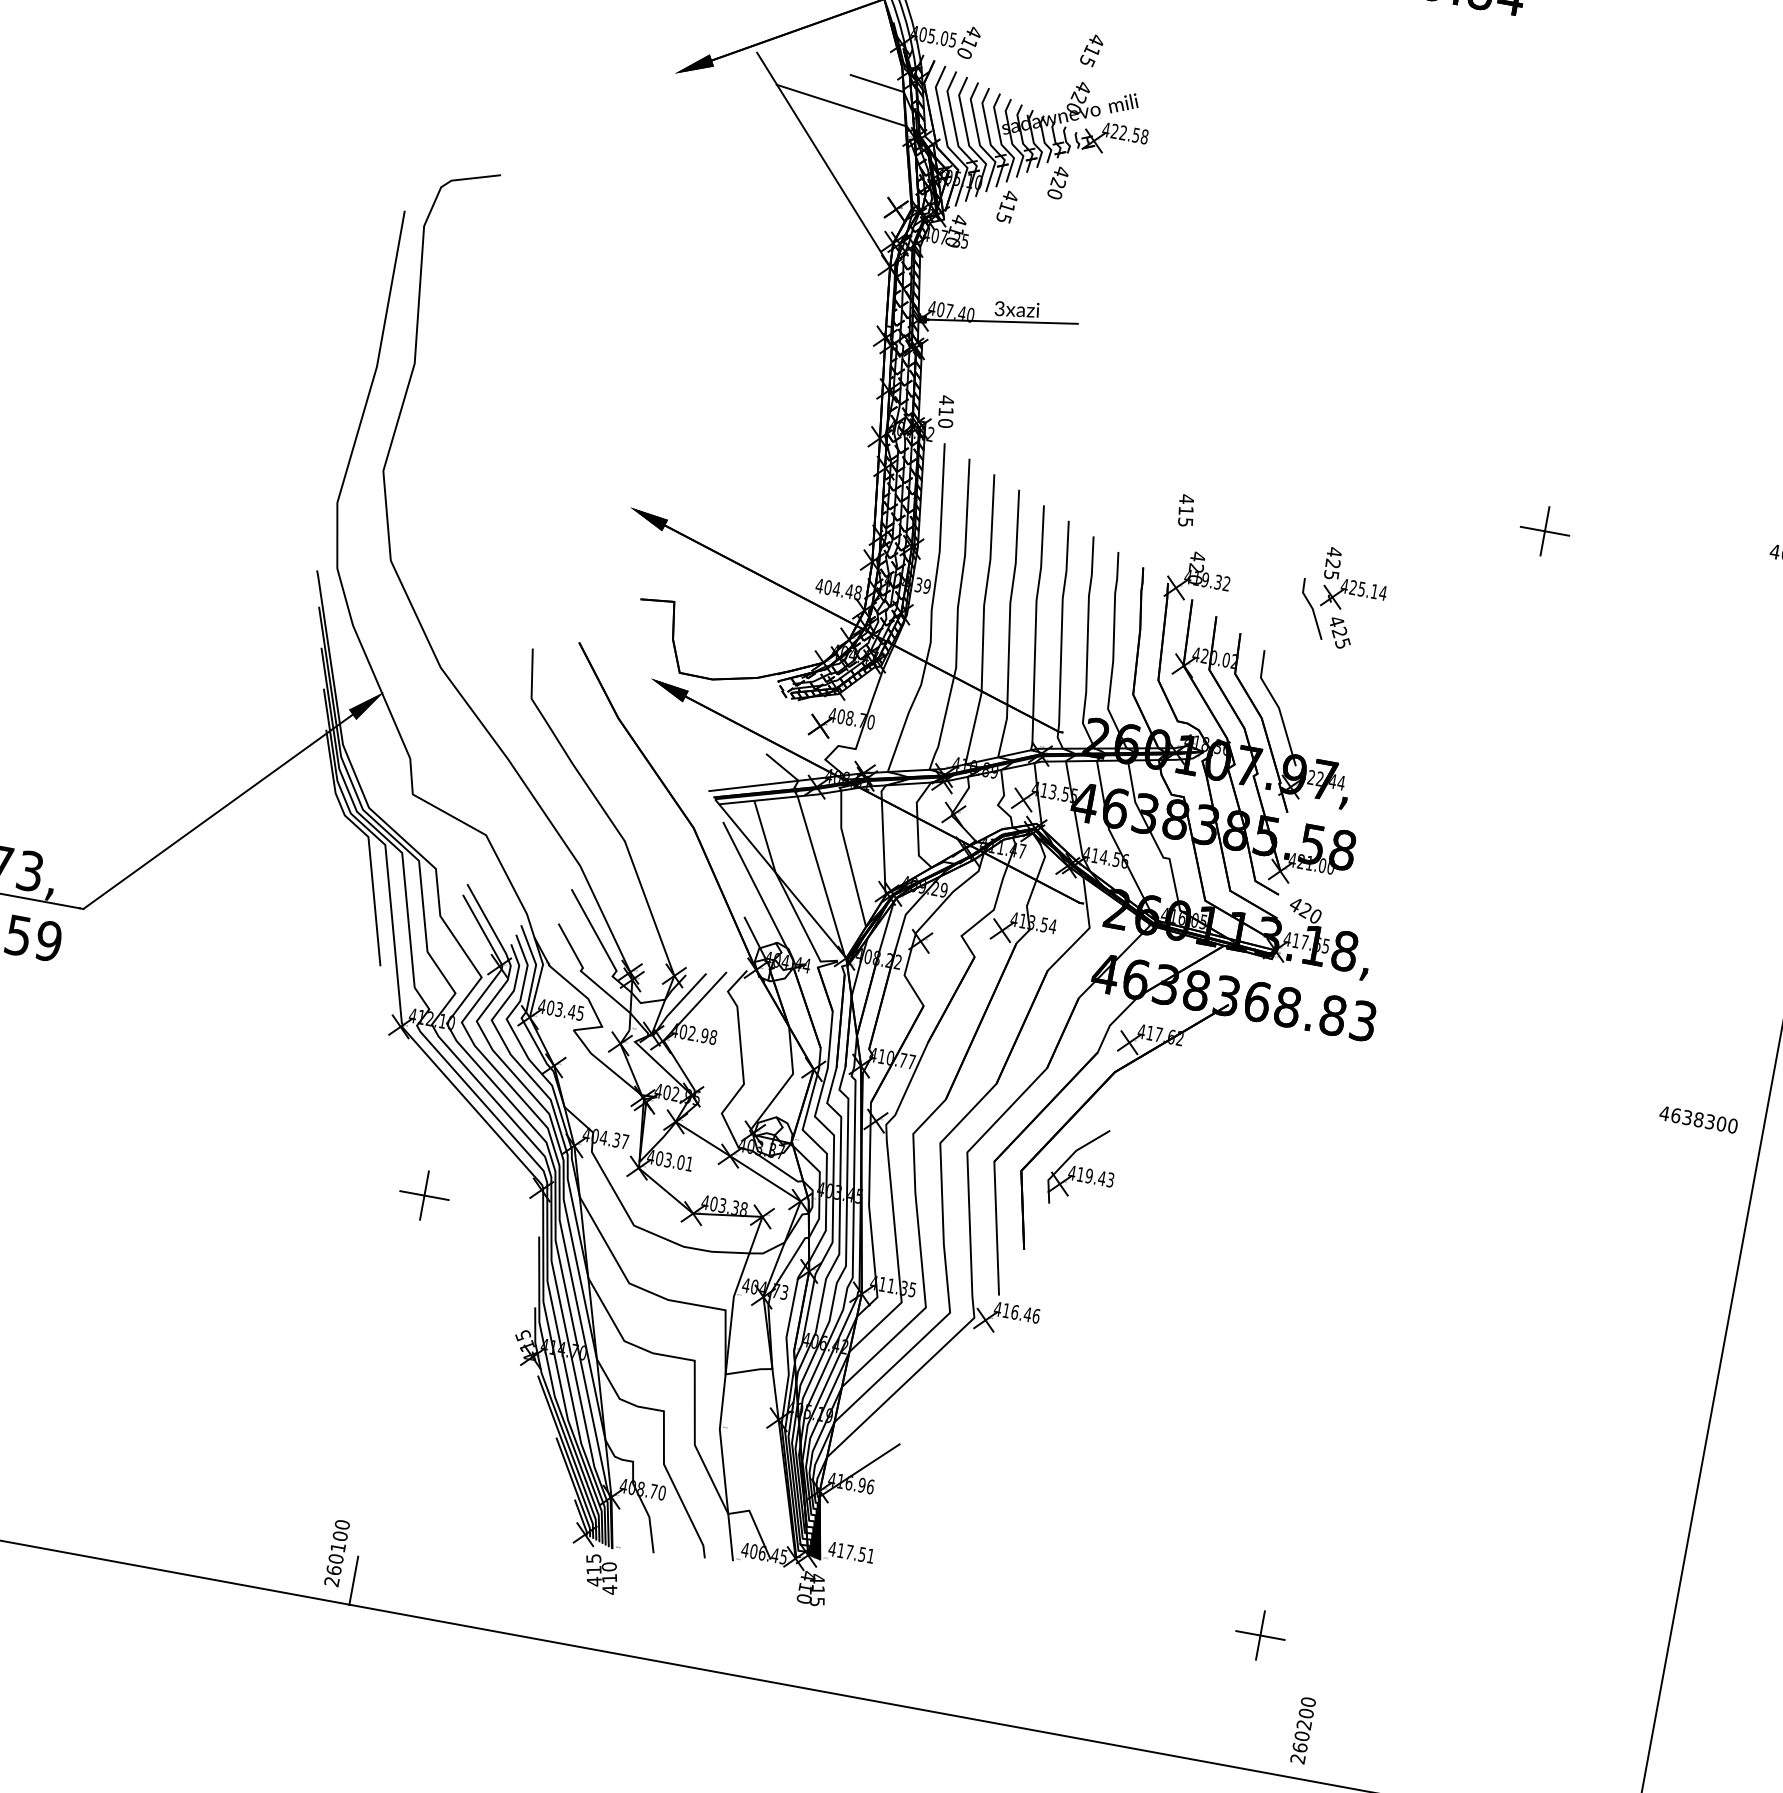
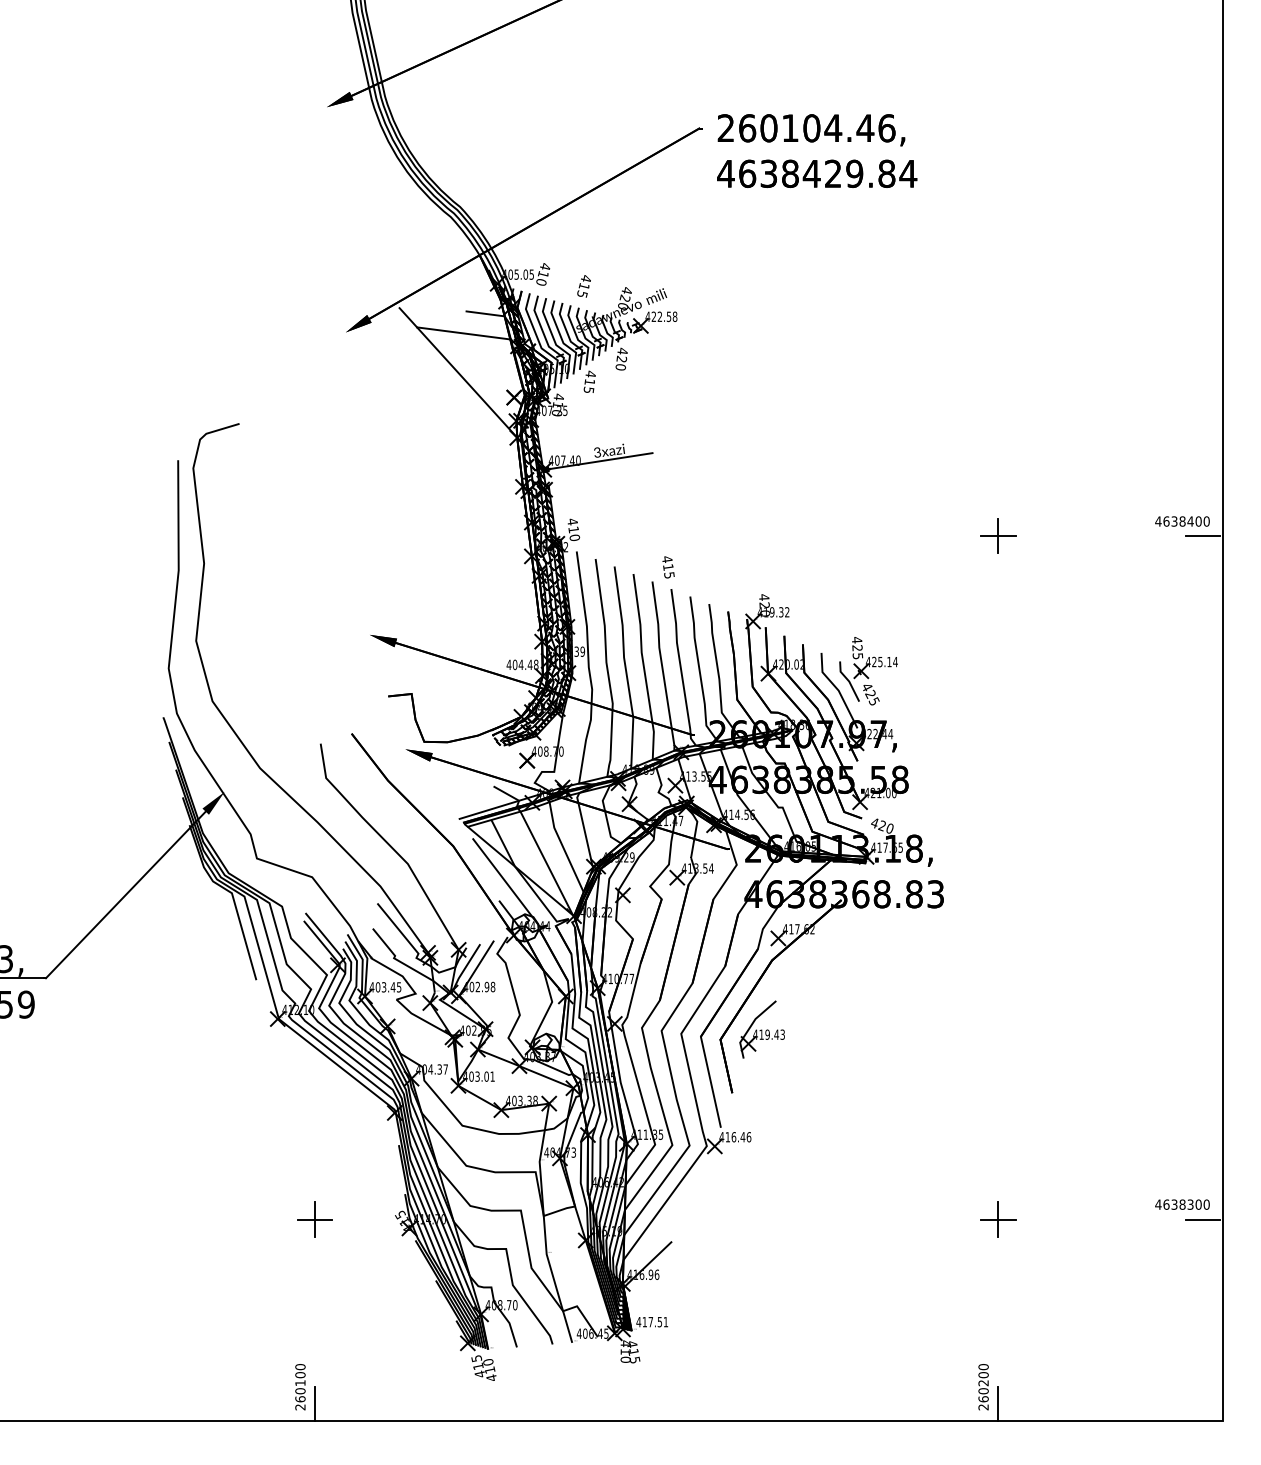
text: (1090, 50) -> (583, 286), moved
text: (1186, 510) -> (668, 567), moved
part: (1342, 599) -> (868, 671), moved
text: (1698, 1119) -> (1182, 1204), moved
part: (423, 1195) -> (314, 1219), moved
line: (1657, 1550) -> (1203, 1219), added
part: (1260, 1635) -> (998, 1219), moved
line: (1320, 1757) -> (998, 1403), added

